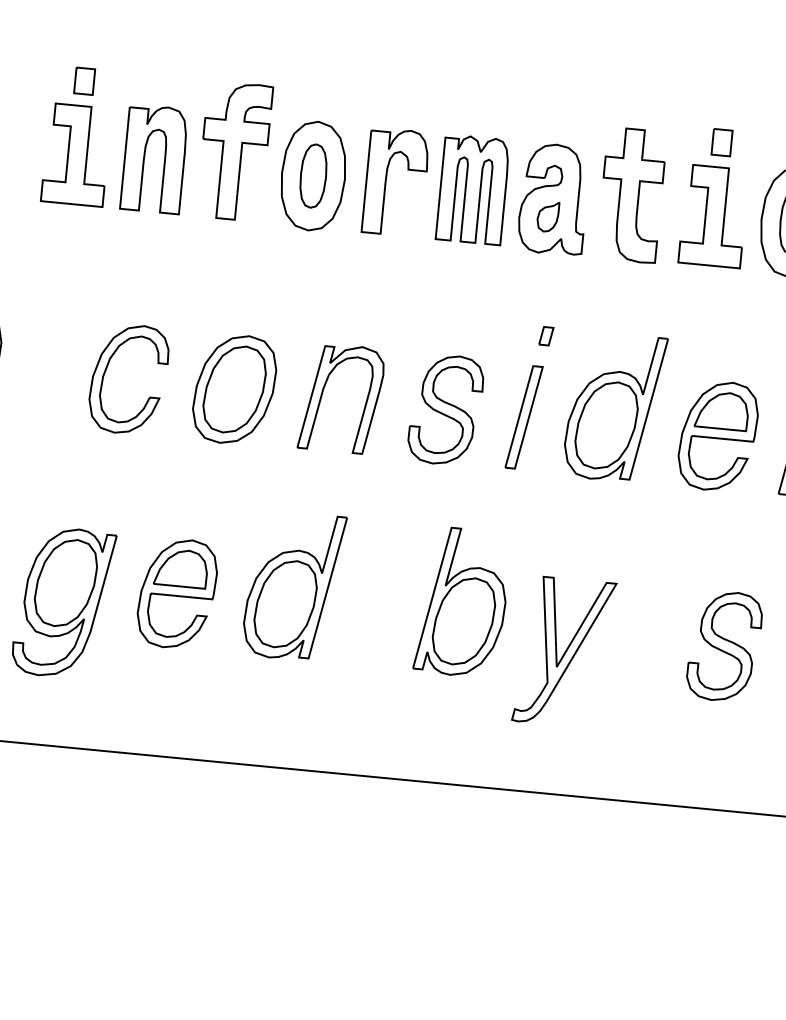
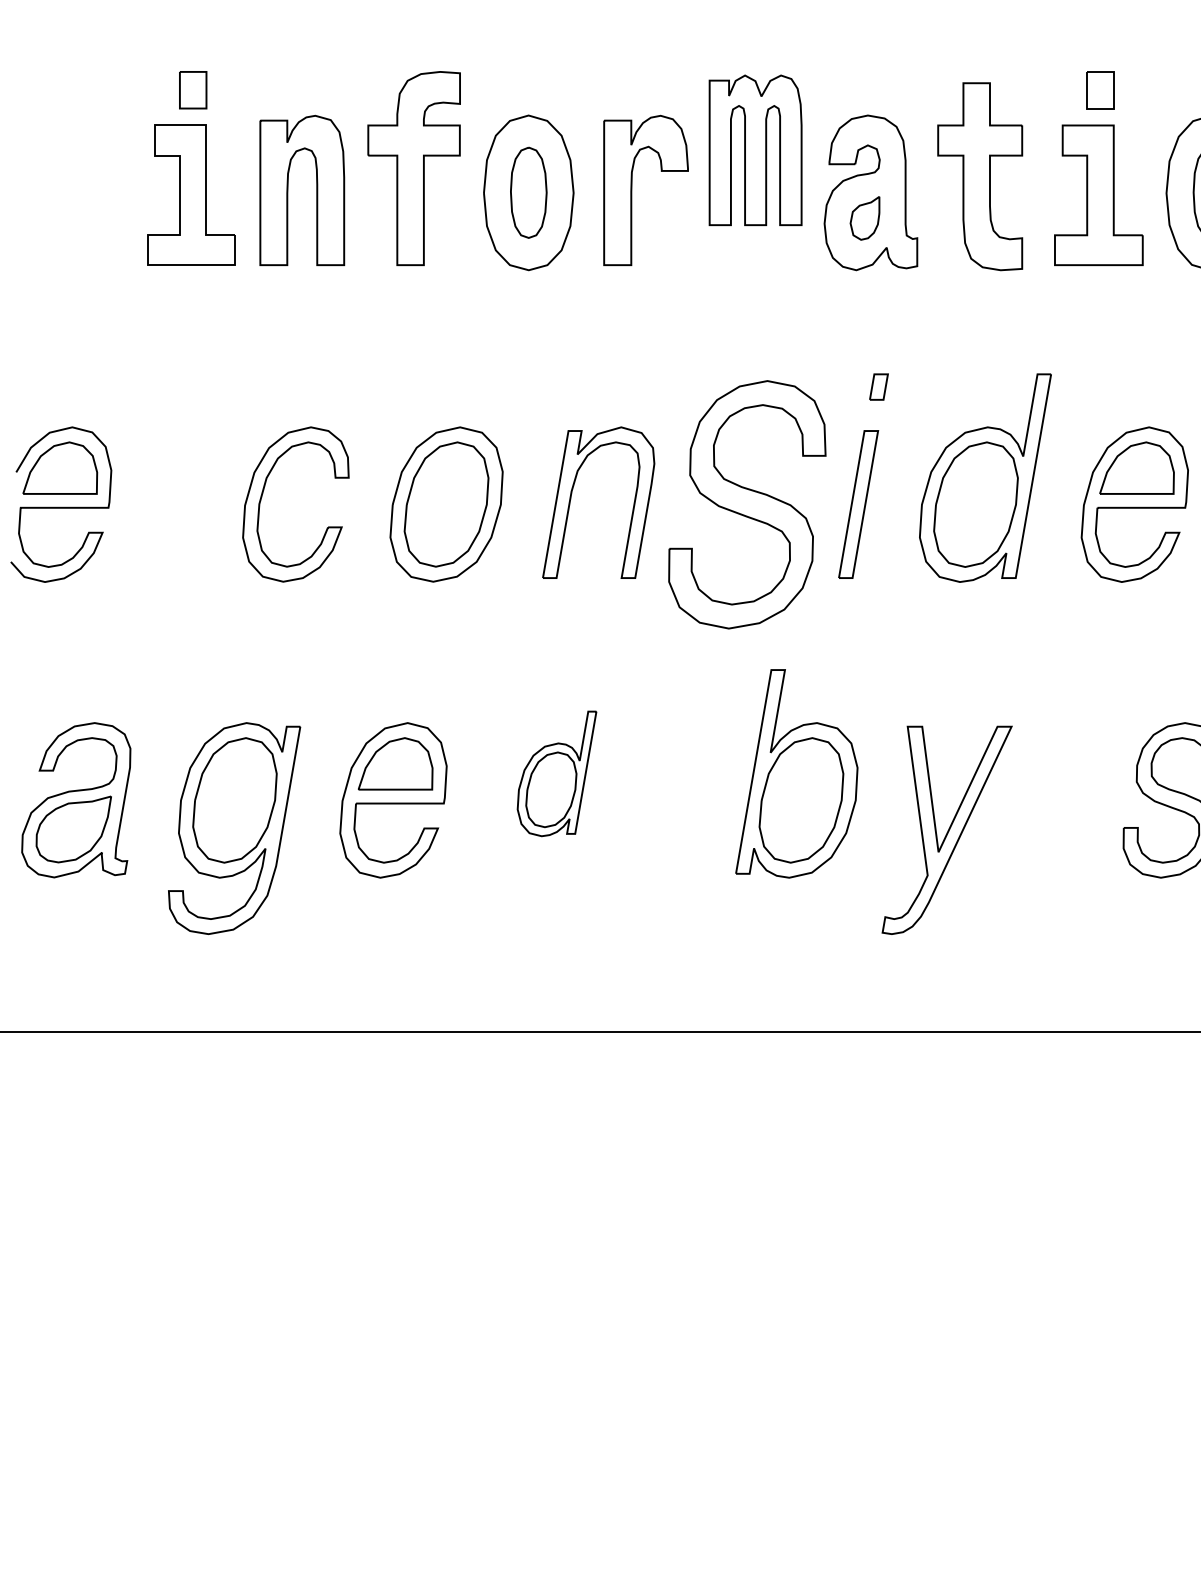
part: (472, 189) -> (755, 149), moved
part: (446, 409) -> (747, 504), size x1.6
part: (293, 585) -> (556, 773), size x0.6

